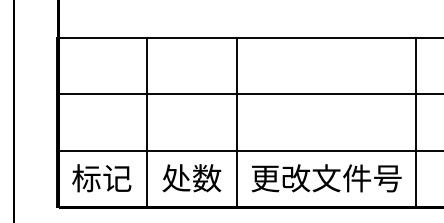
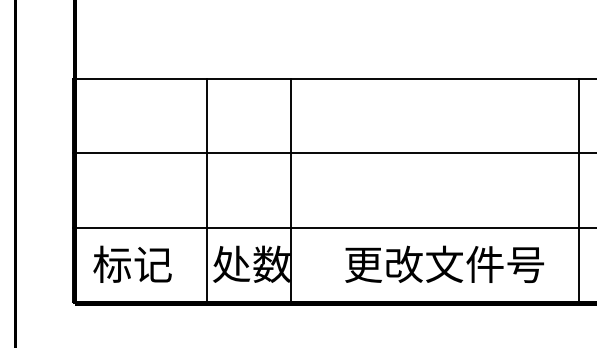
line: (146, 122) -> (207, 190), moved
line: (236, 122) -> (291, 190), moved
line: (416, 122) -> (578, 190), moved
text: (326, 178) -> (444, 264), moved

